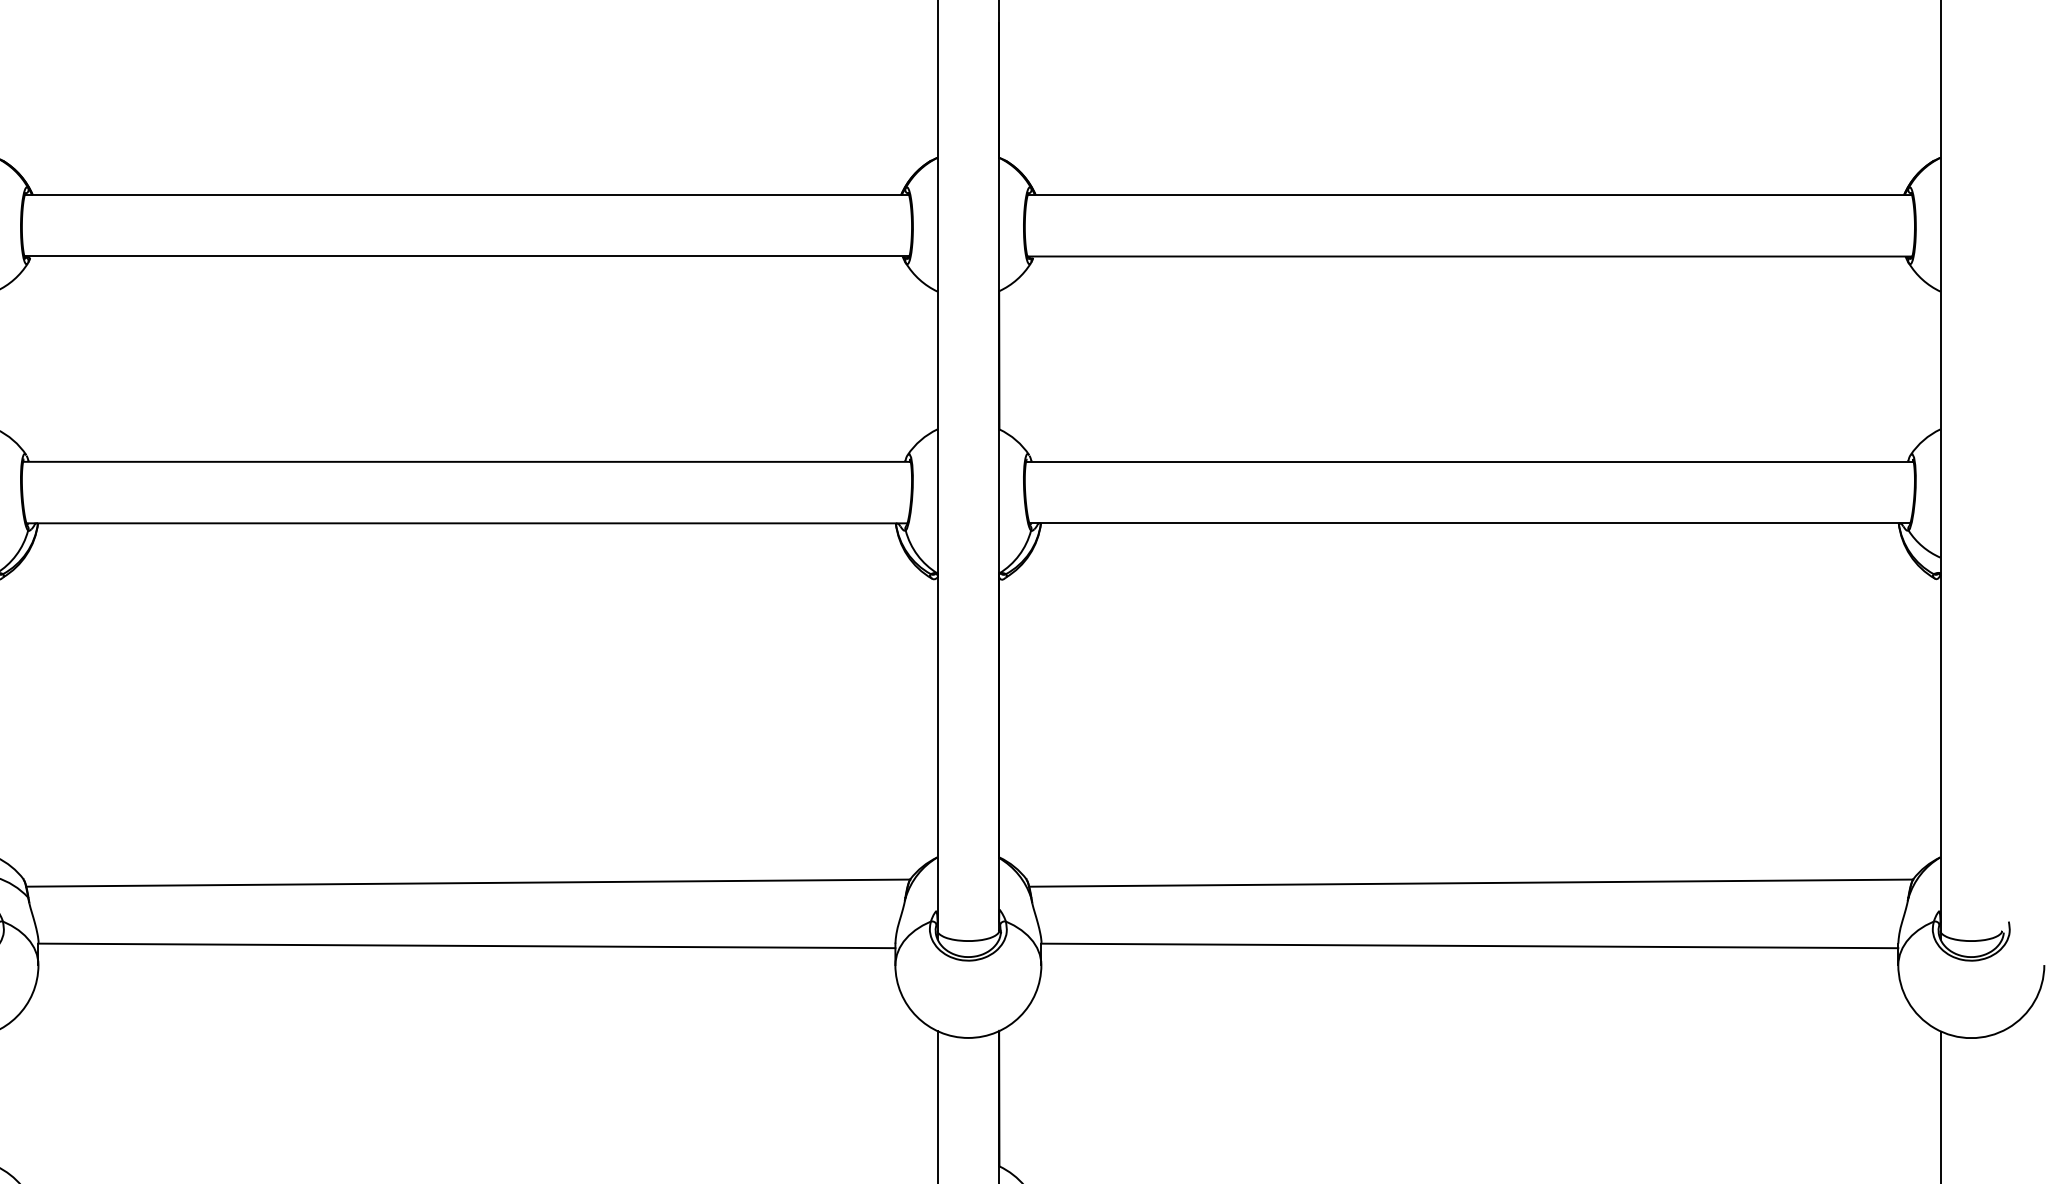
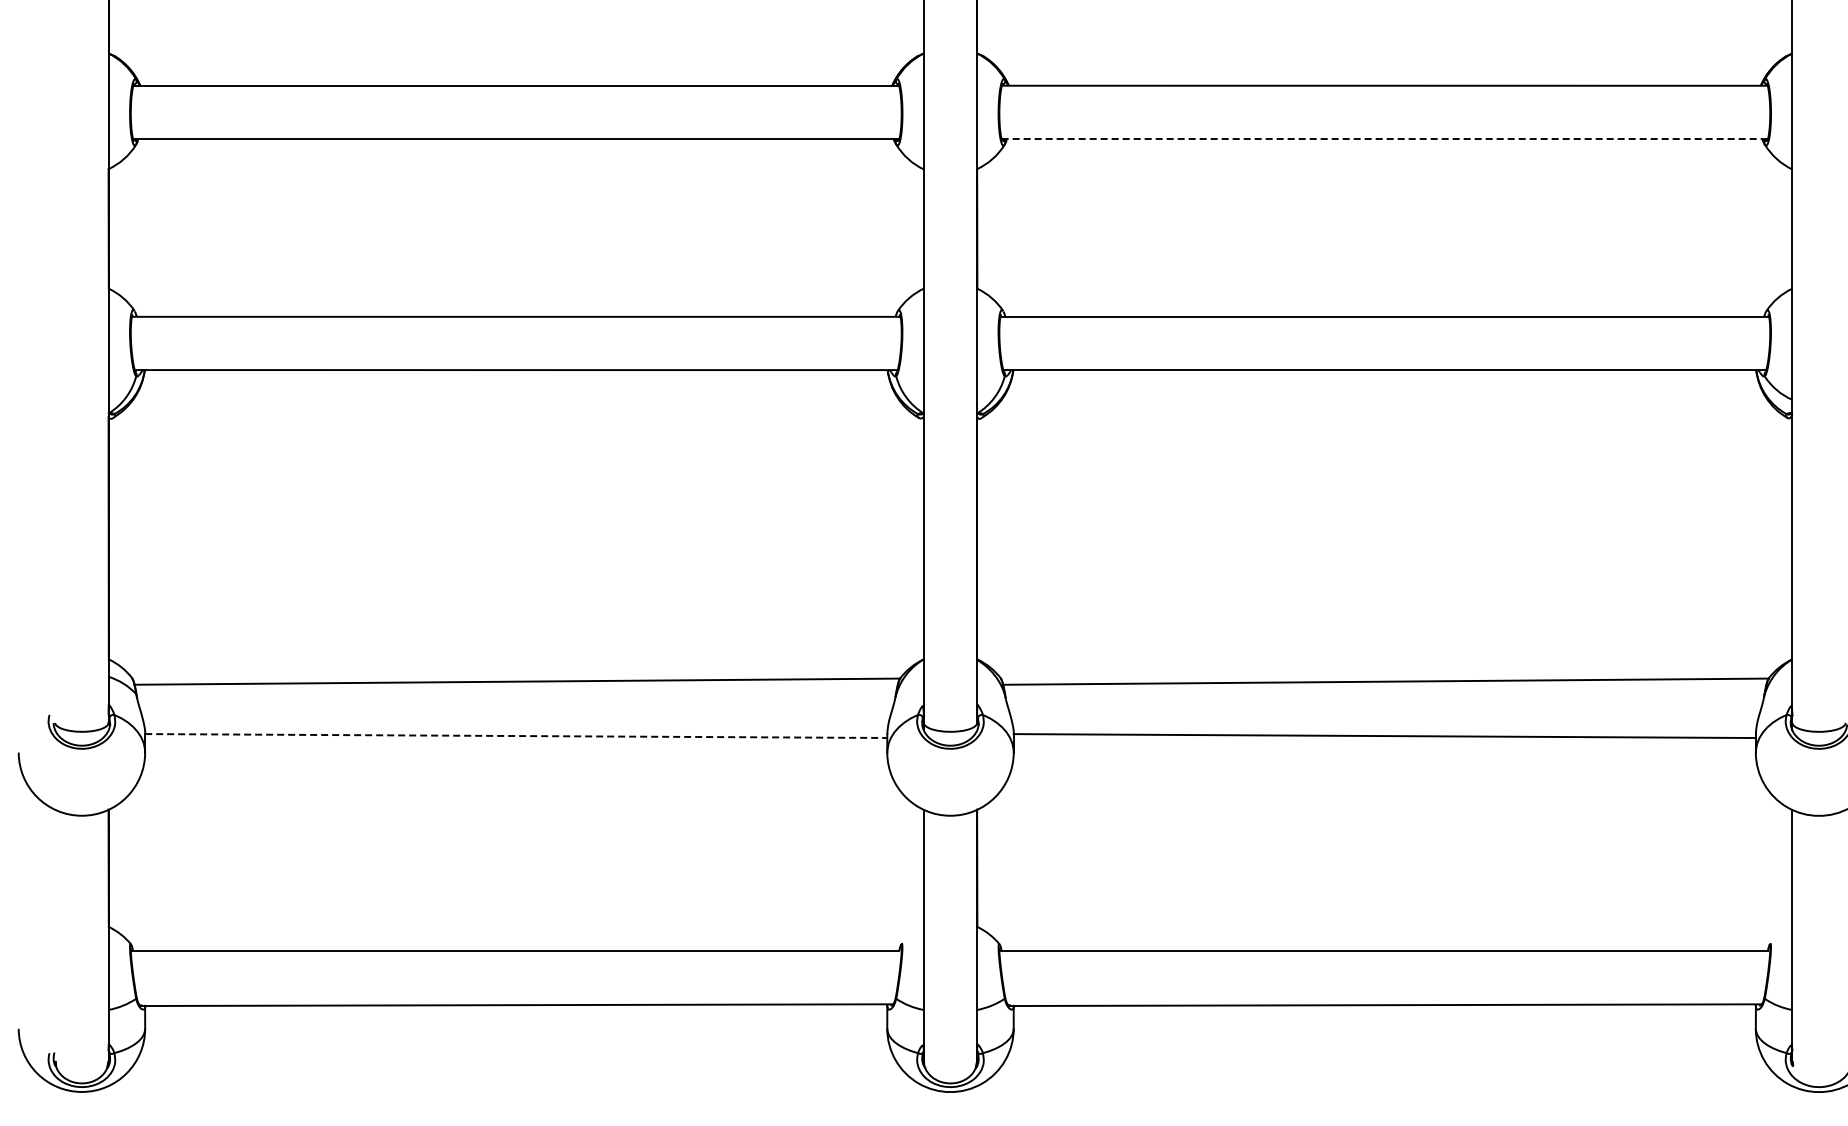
line: (1470, 257) -> (1385, 139), solid -> dashed
line: (467, 946) -> (516, 736), solid -> dashed

